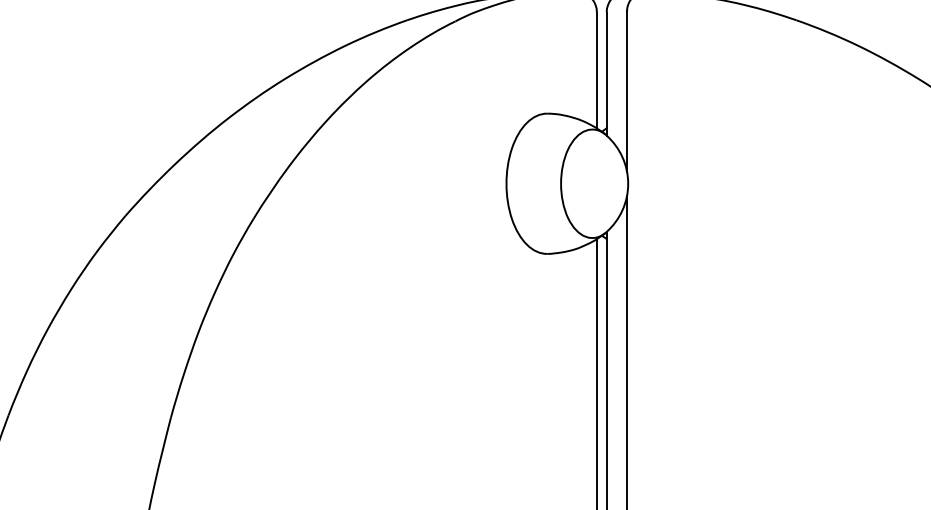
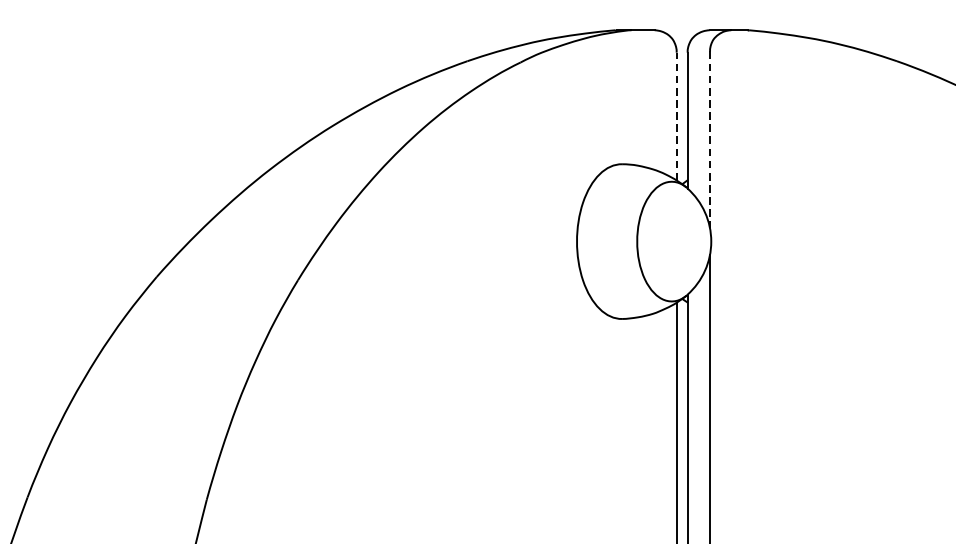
line: (596, 70) -> (676, 116), solid -> dashed
line: (627, 92) -> (710, 140), solid -> dashed

